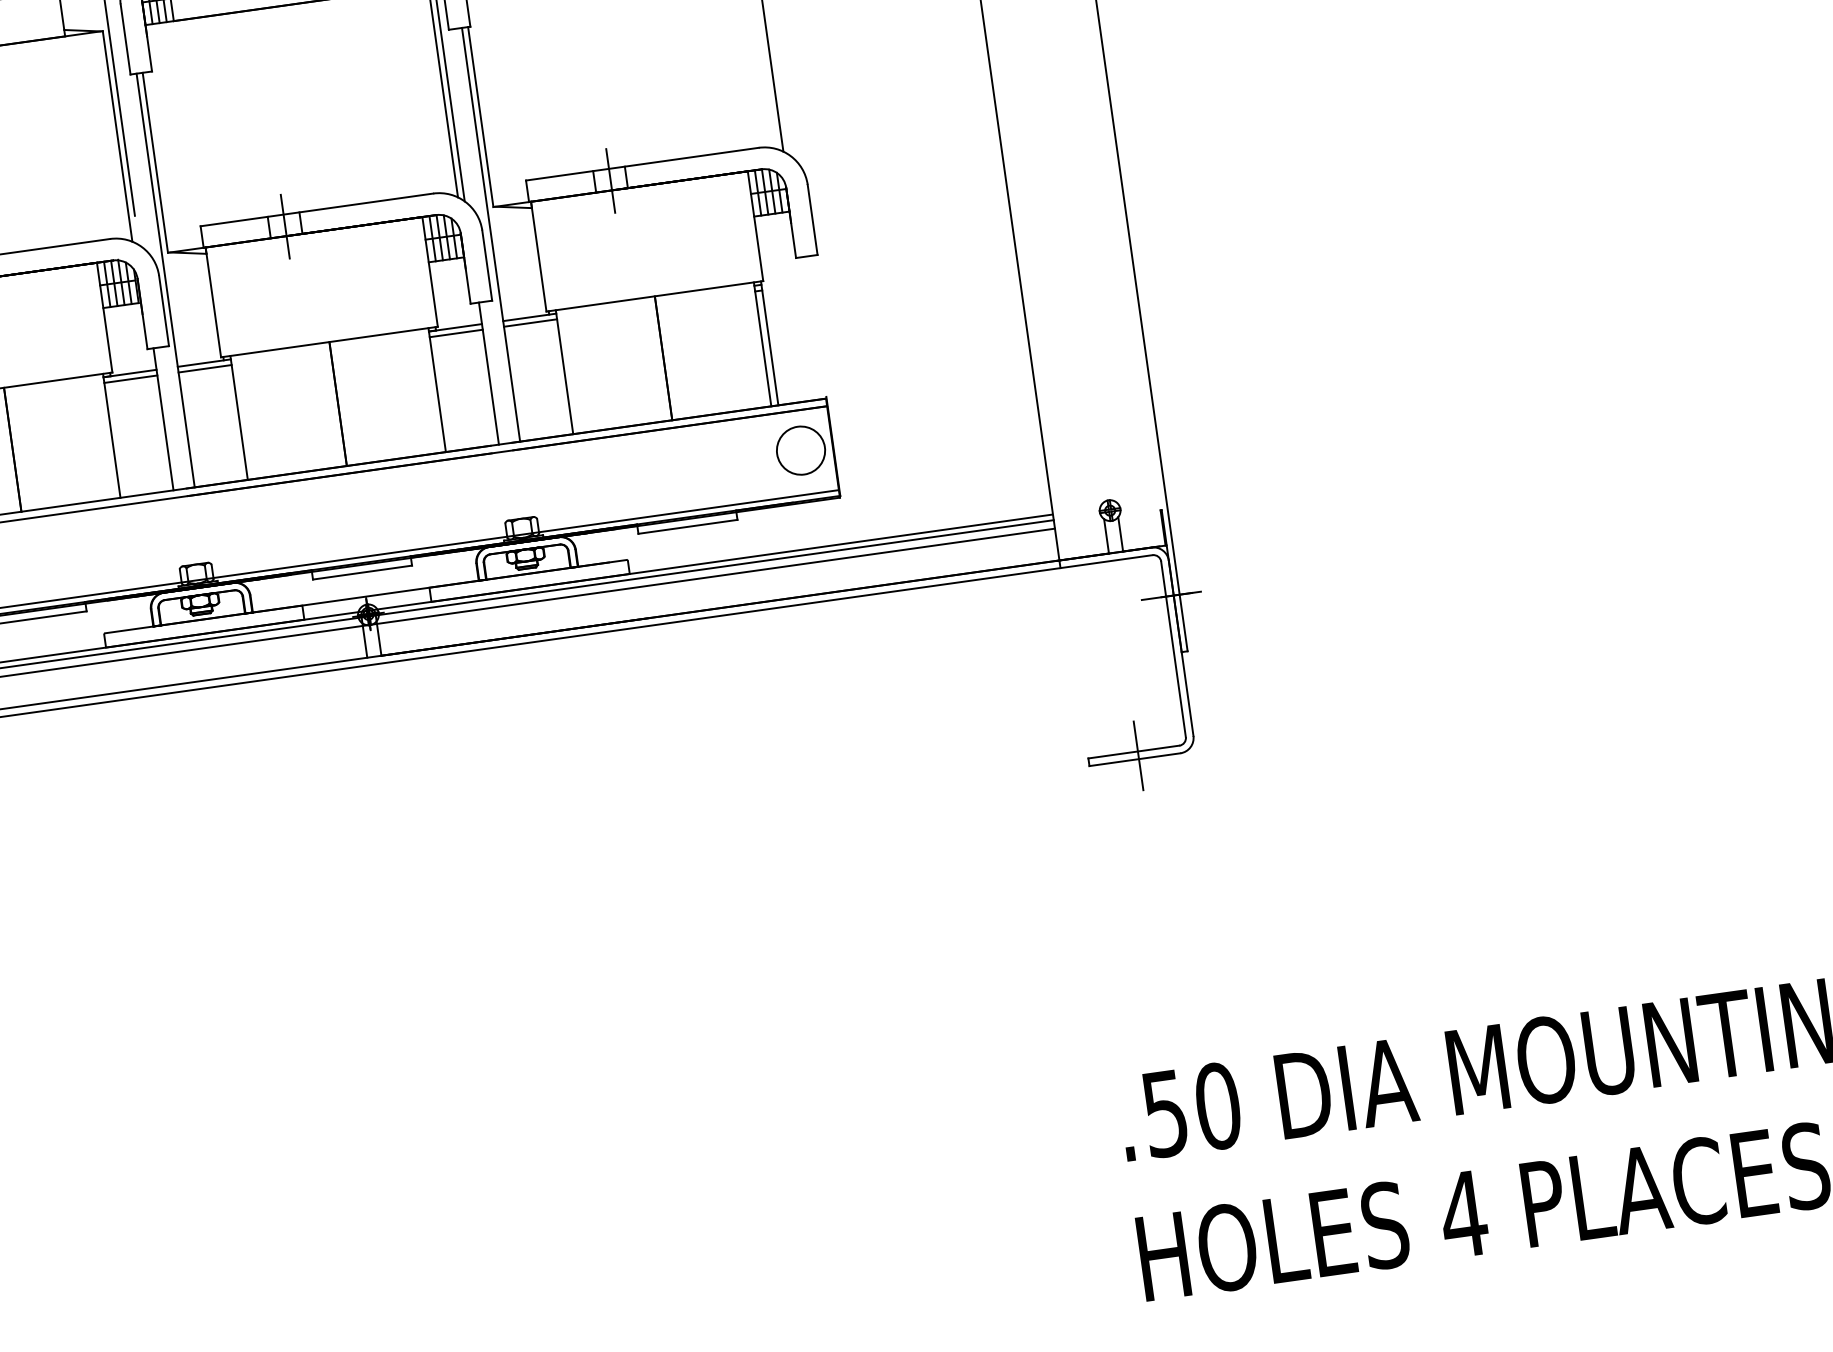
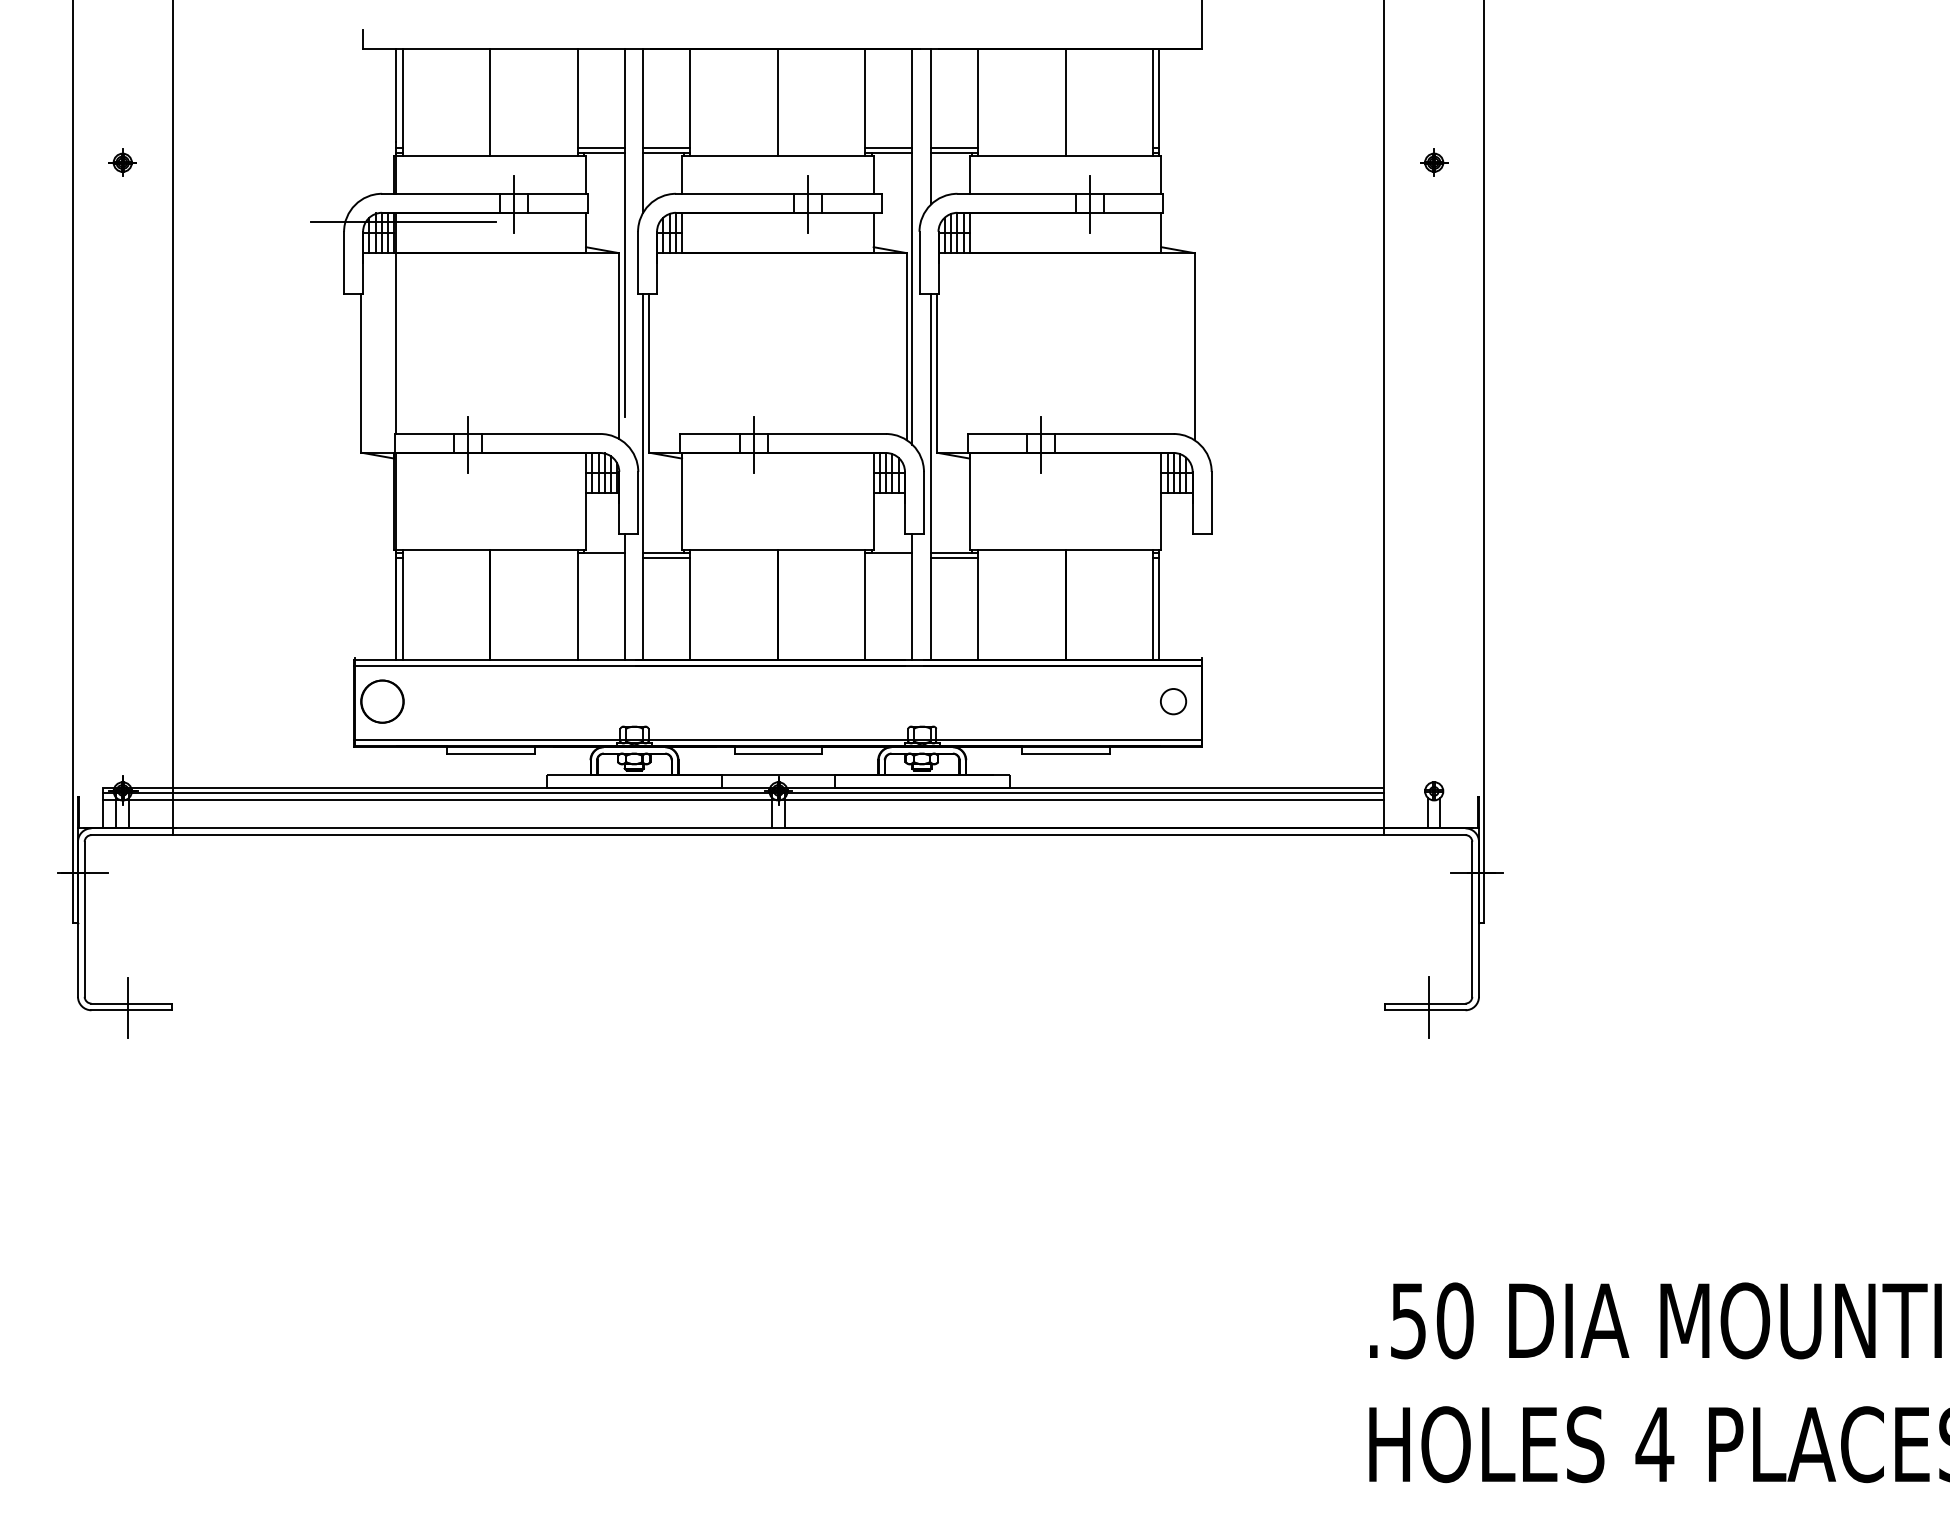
line: (455, 334) -> (888, 558), removed
line: (130, 379) -> (600, 558), removed
circle: (800, 450) -> (1173, 701), size x0.6

